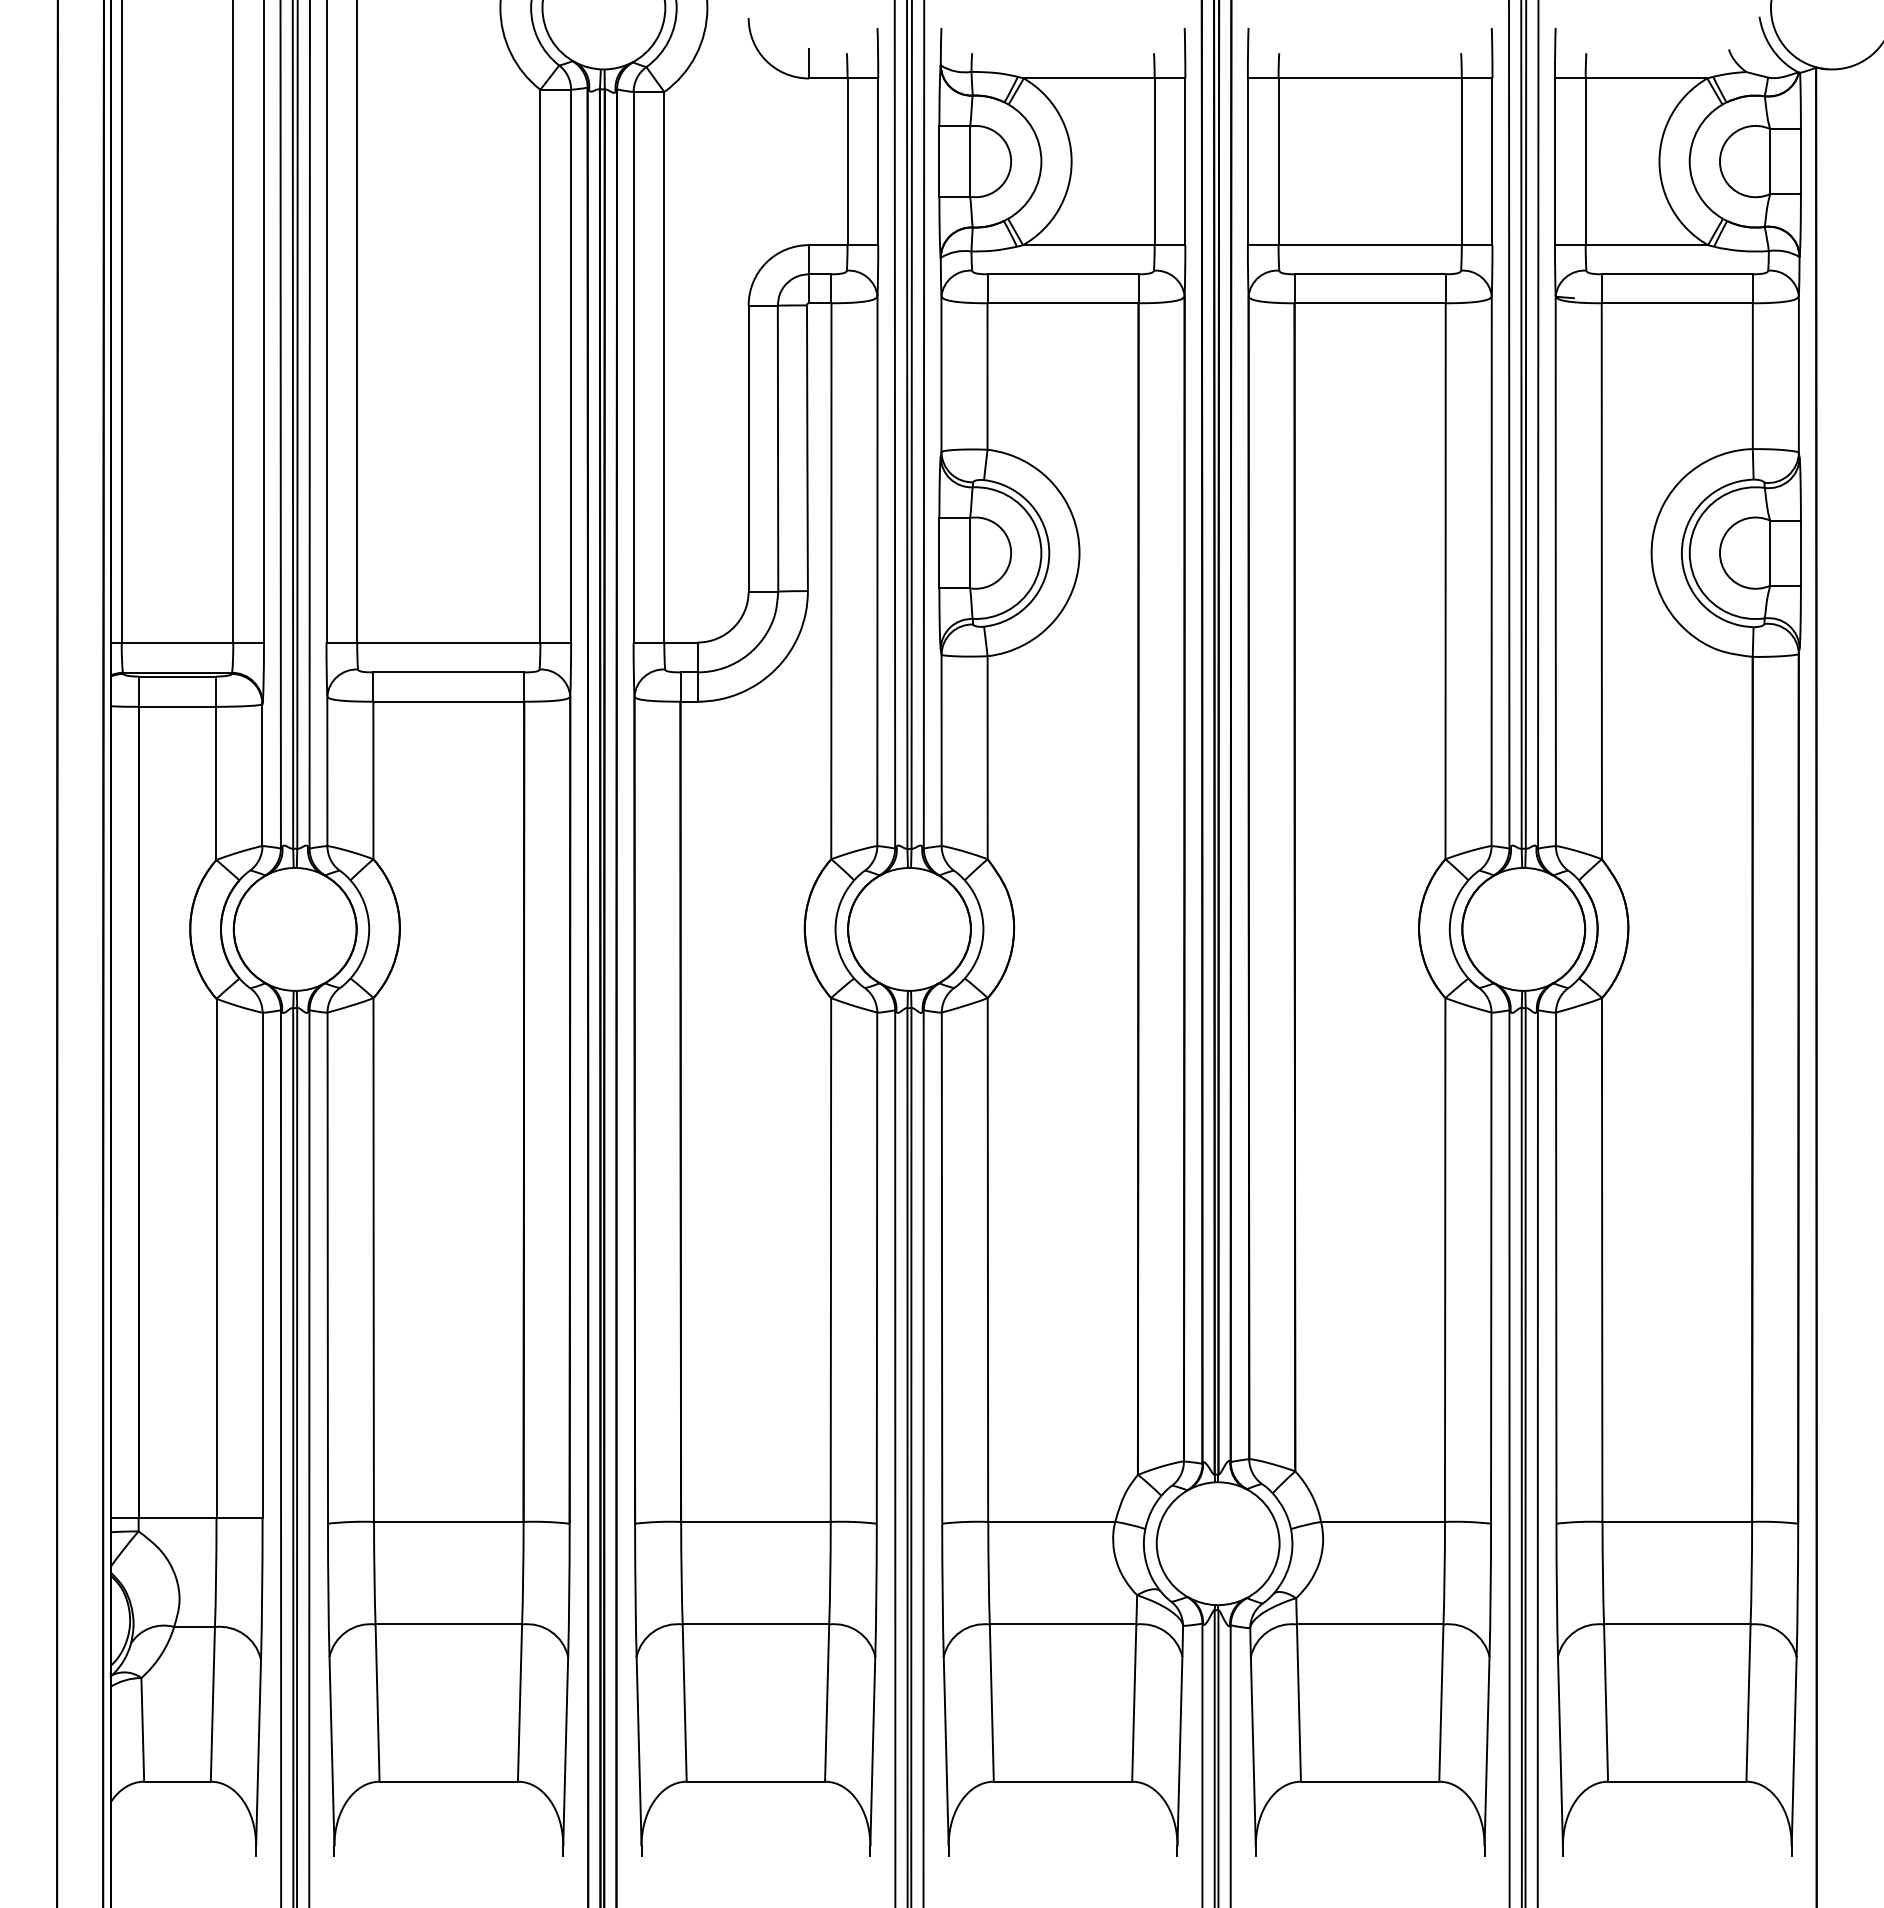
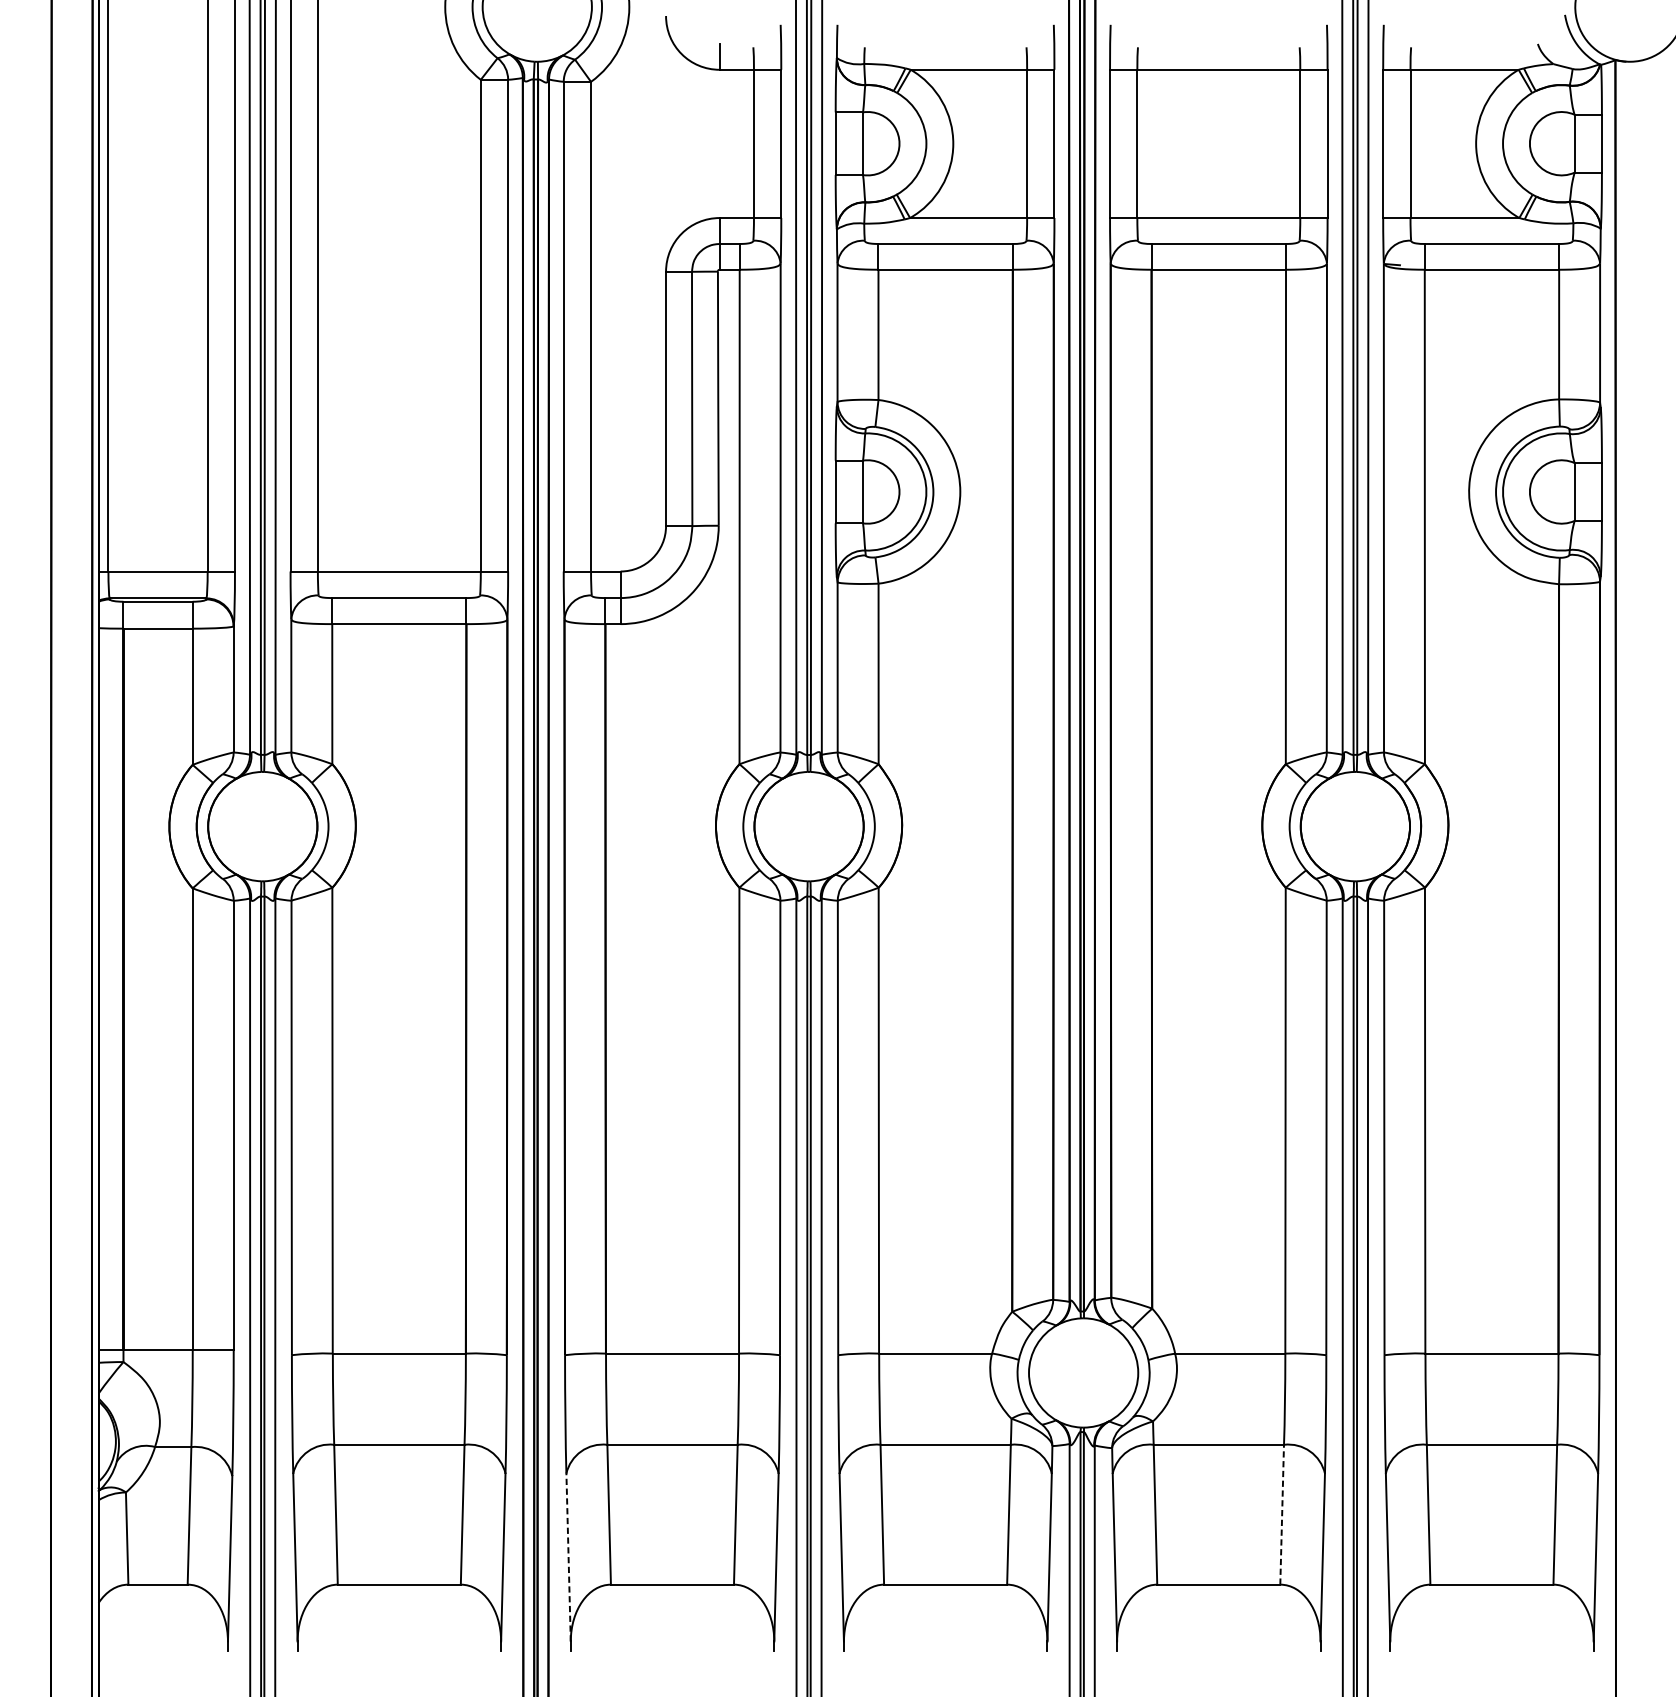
line: (1441, 1703) -> (1282, 1515), solid -> dashed
line: (639, 1750) -> (568, 1556), solid -> dashed

